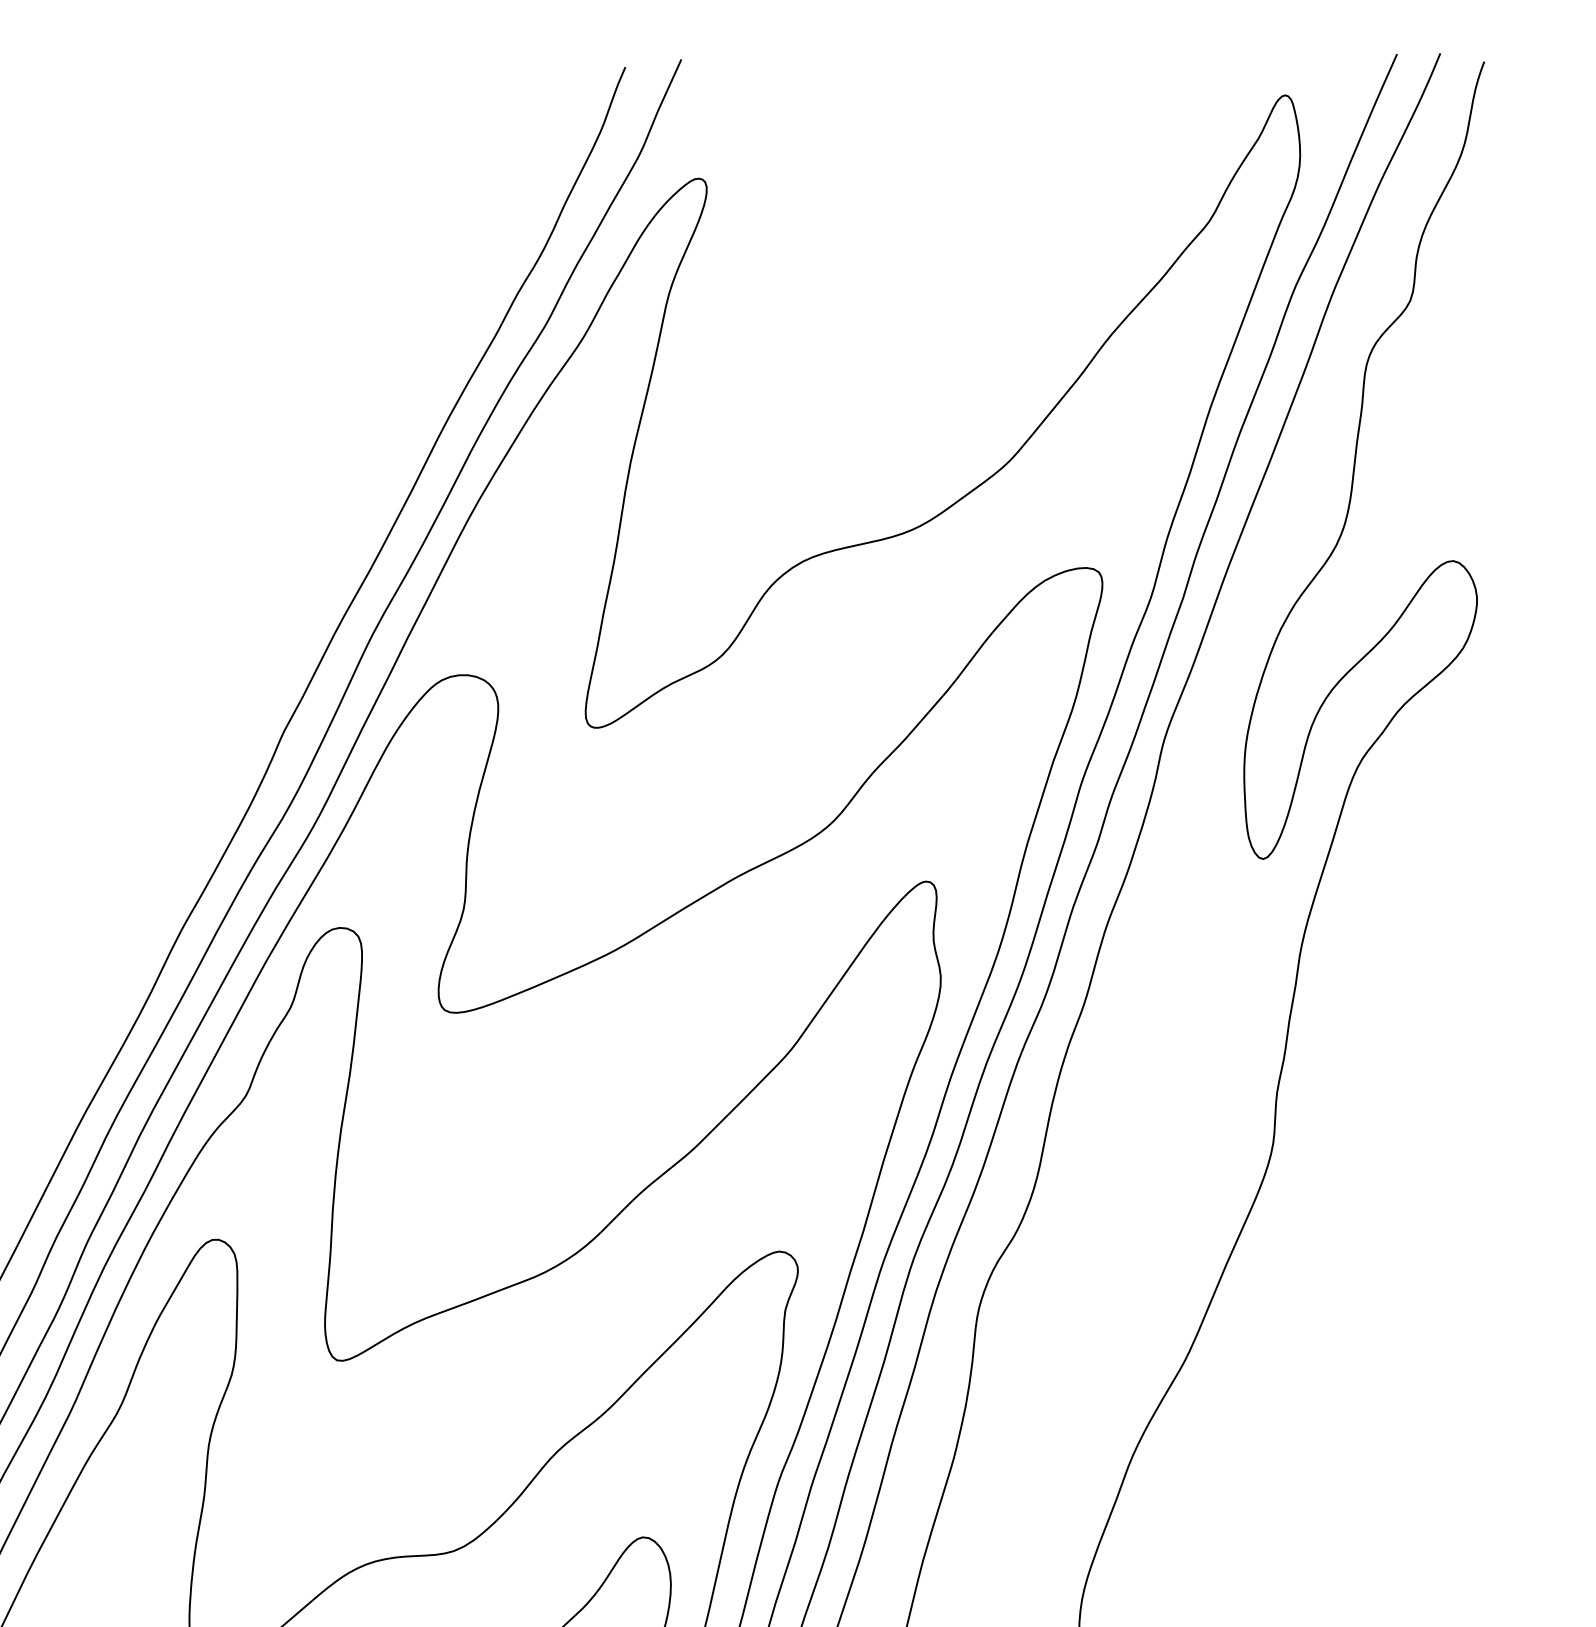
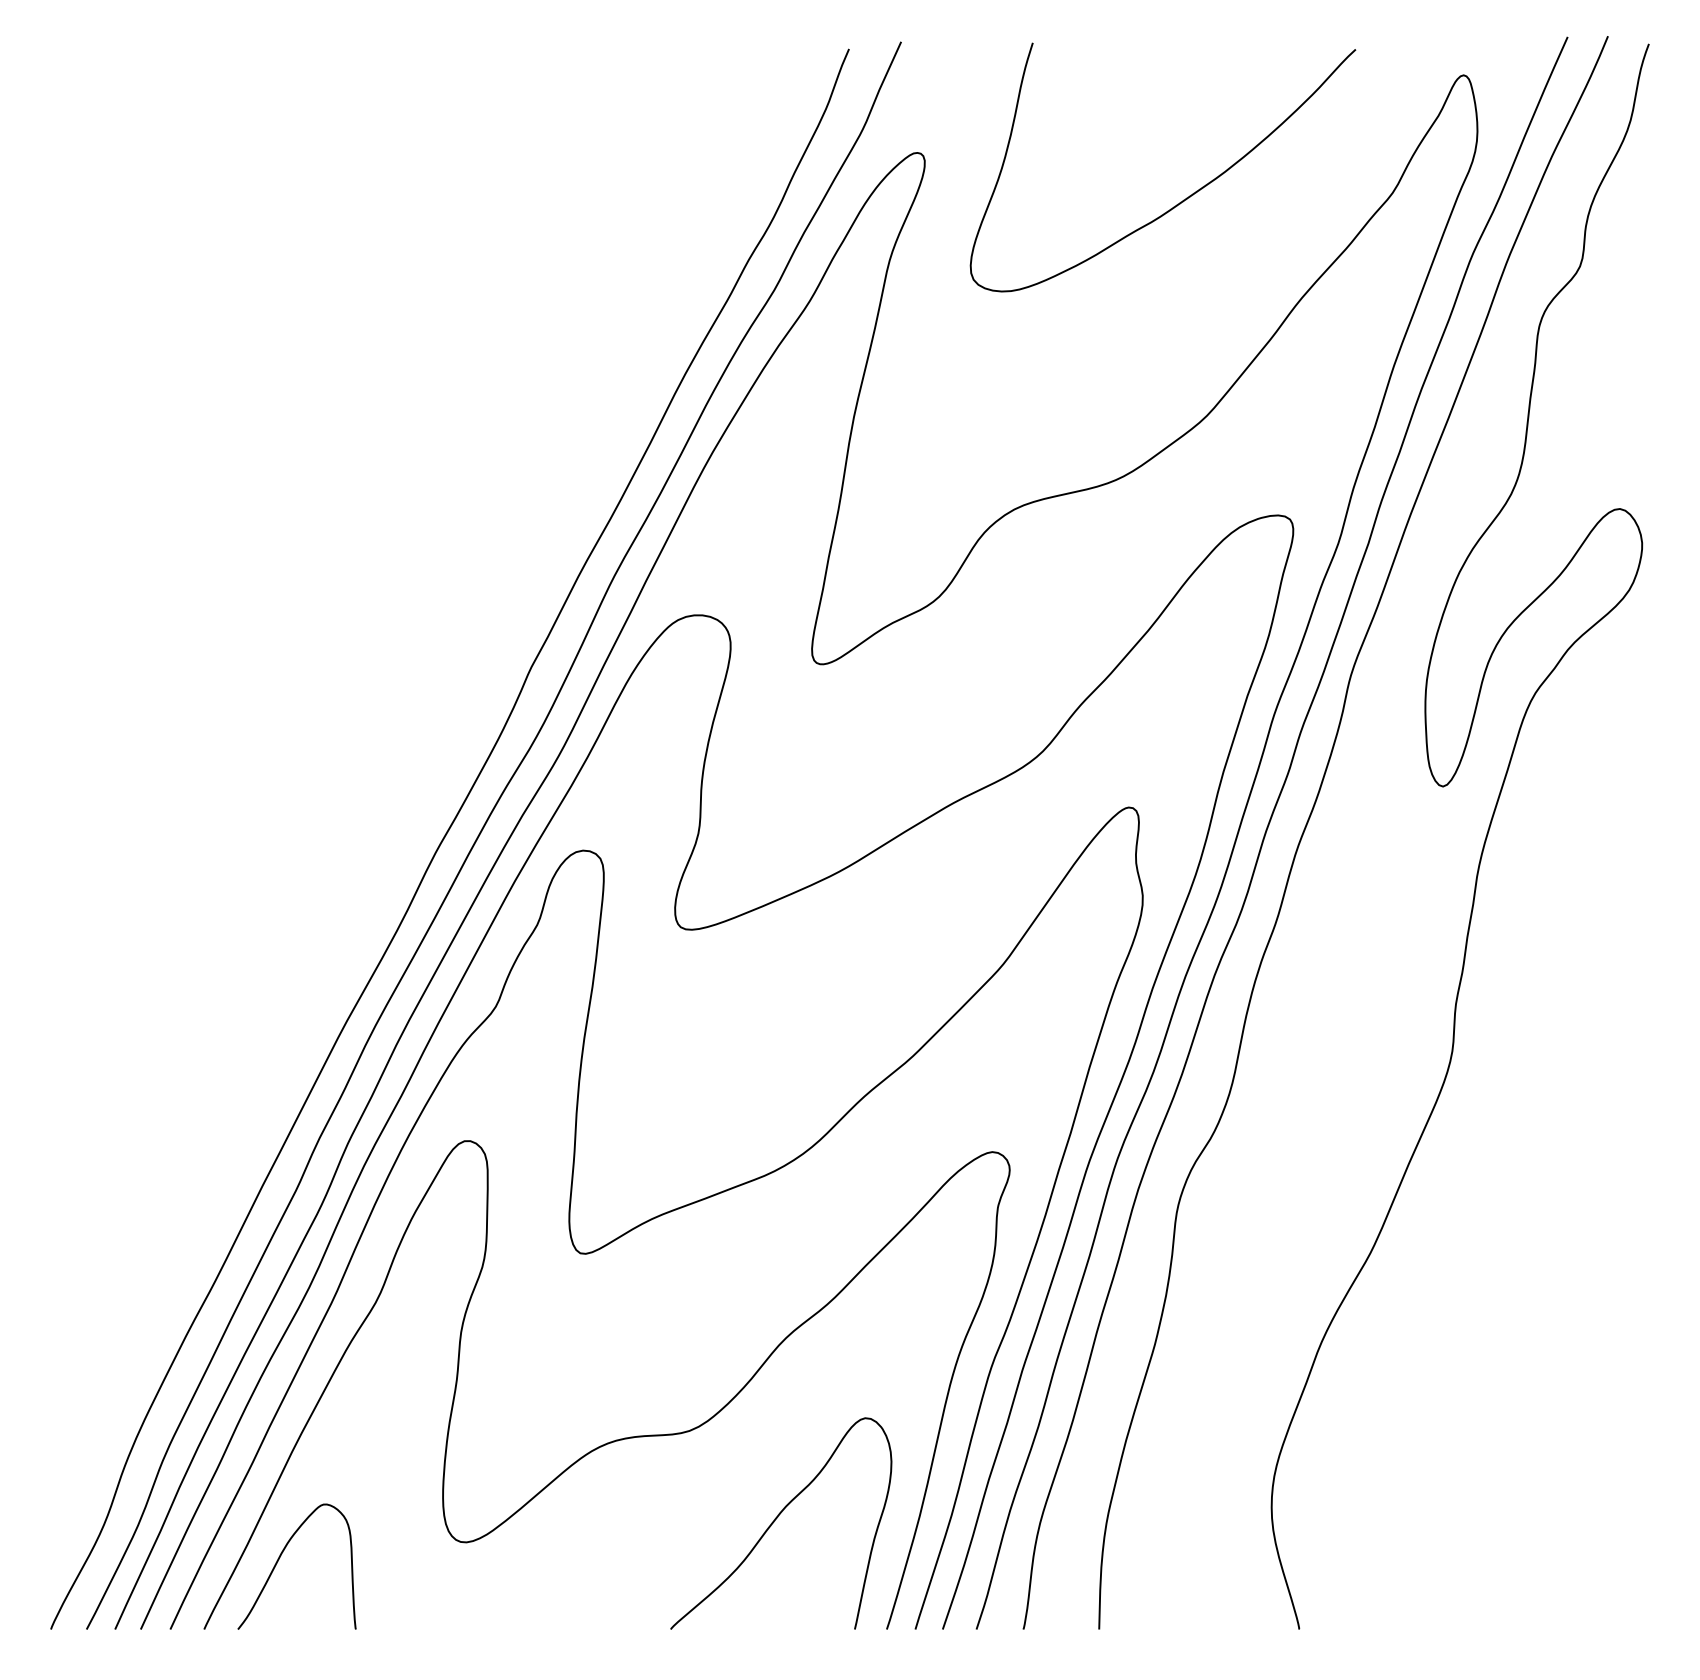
curve: (984, 228) -> (1183, 199), added

